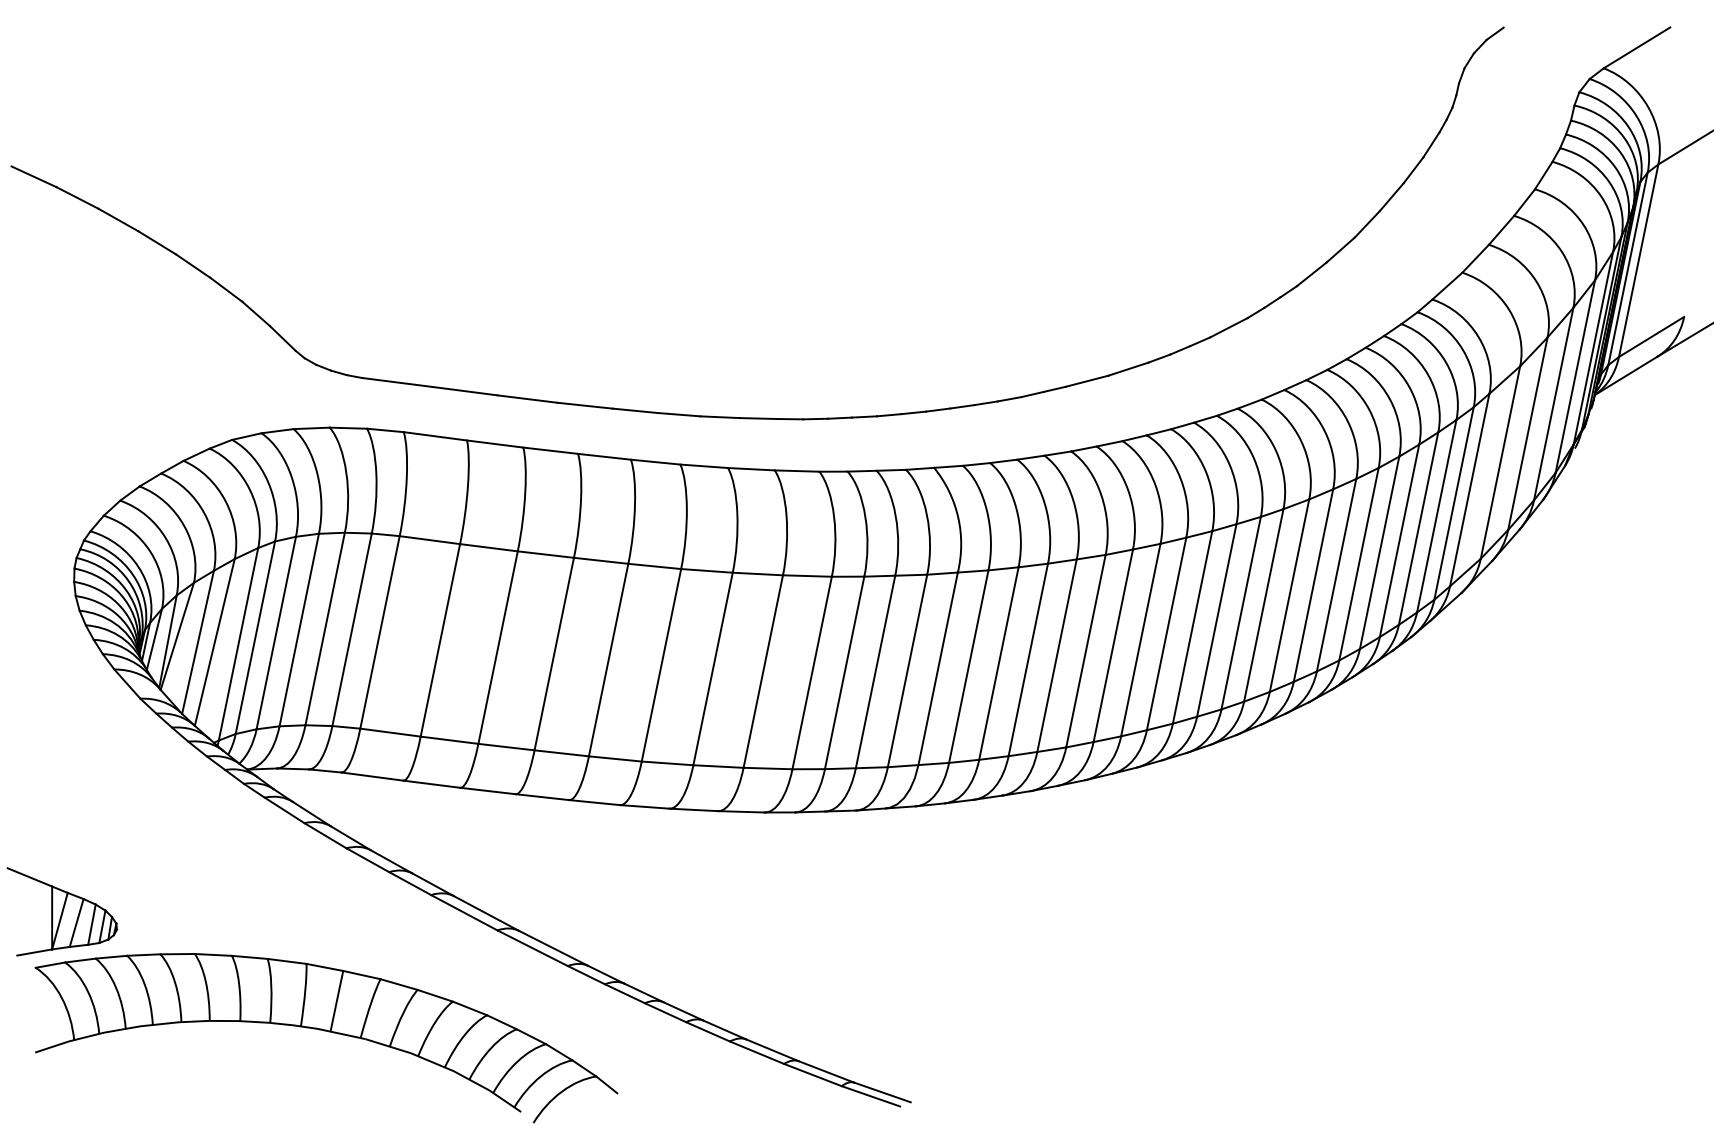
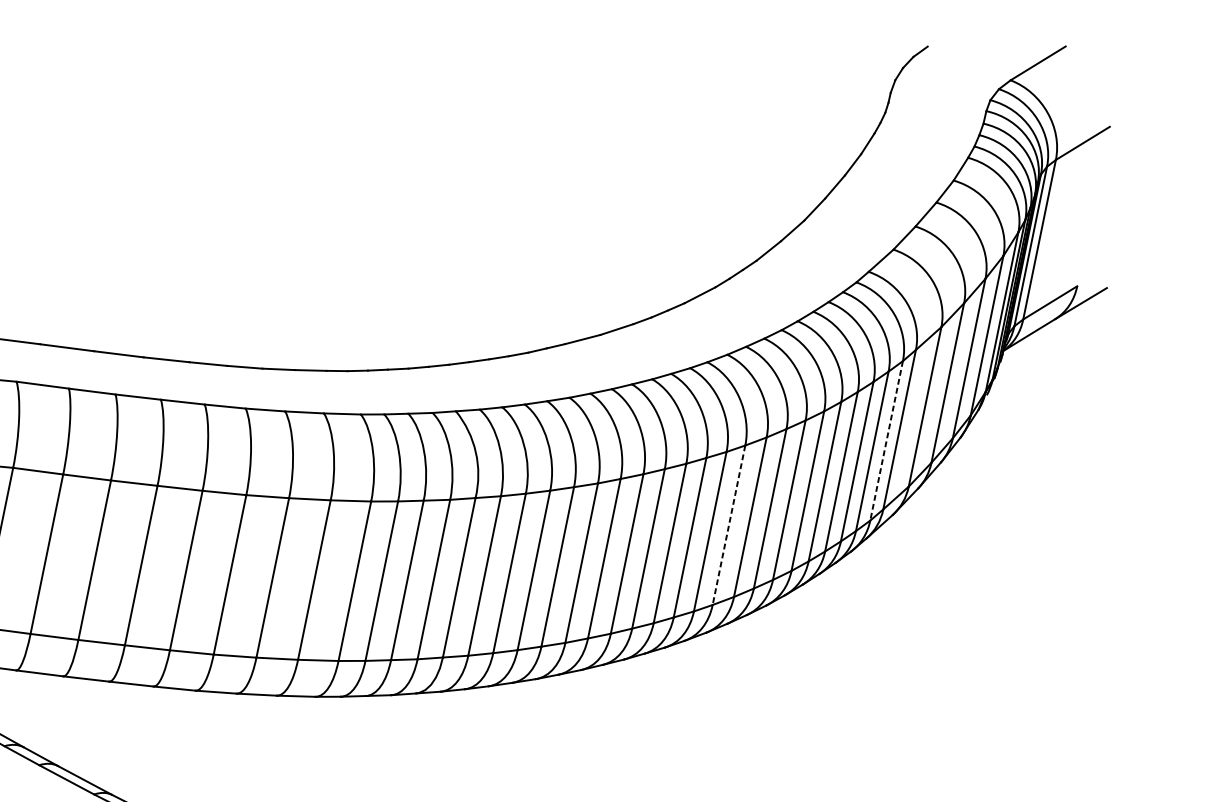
line: (1453, 504) -> (886, 441), solid -> dashed
line: (1263, 605) -> (728, 525), solid -> dashed

